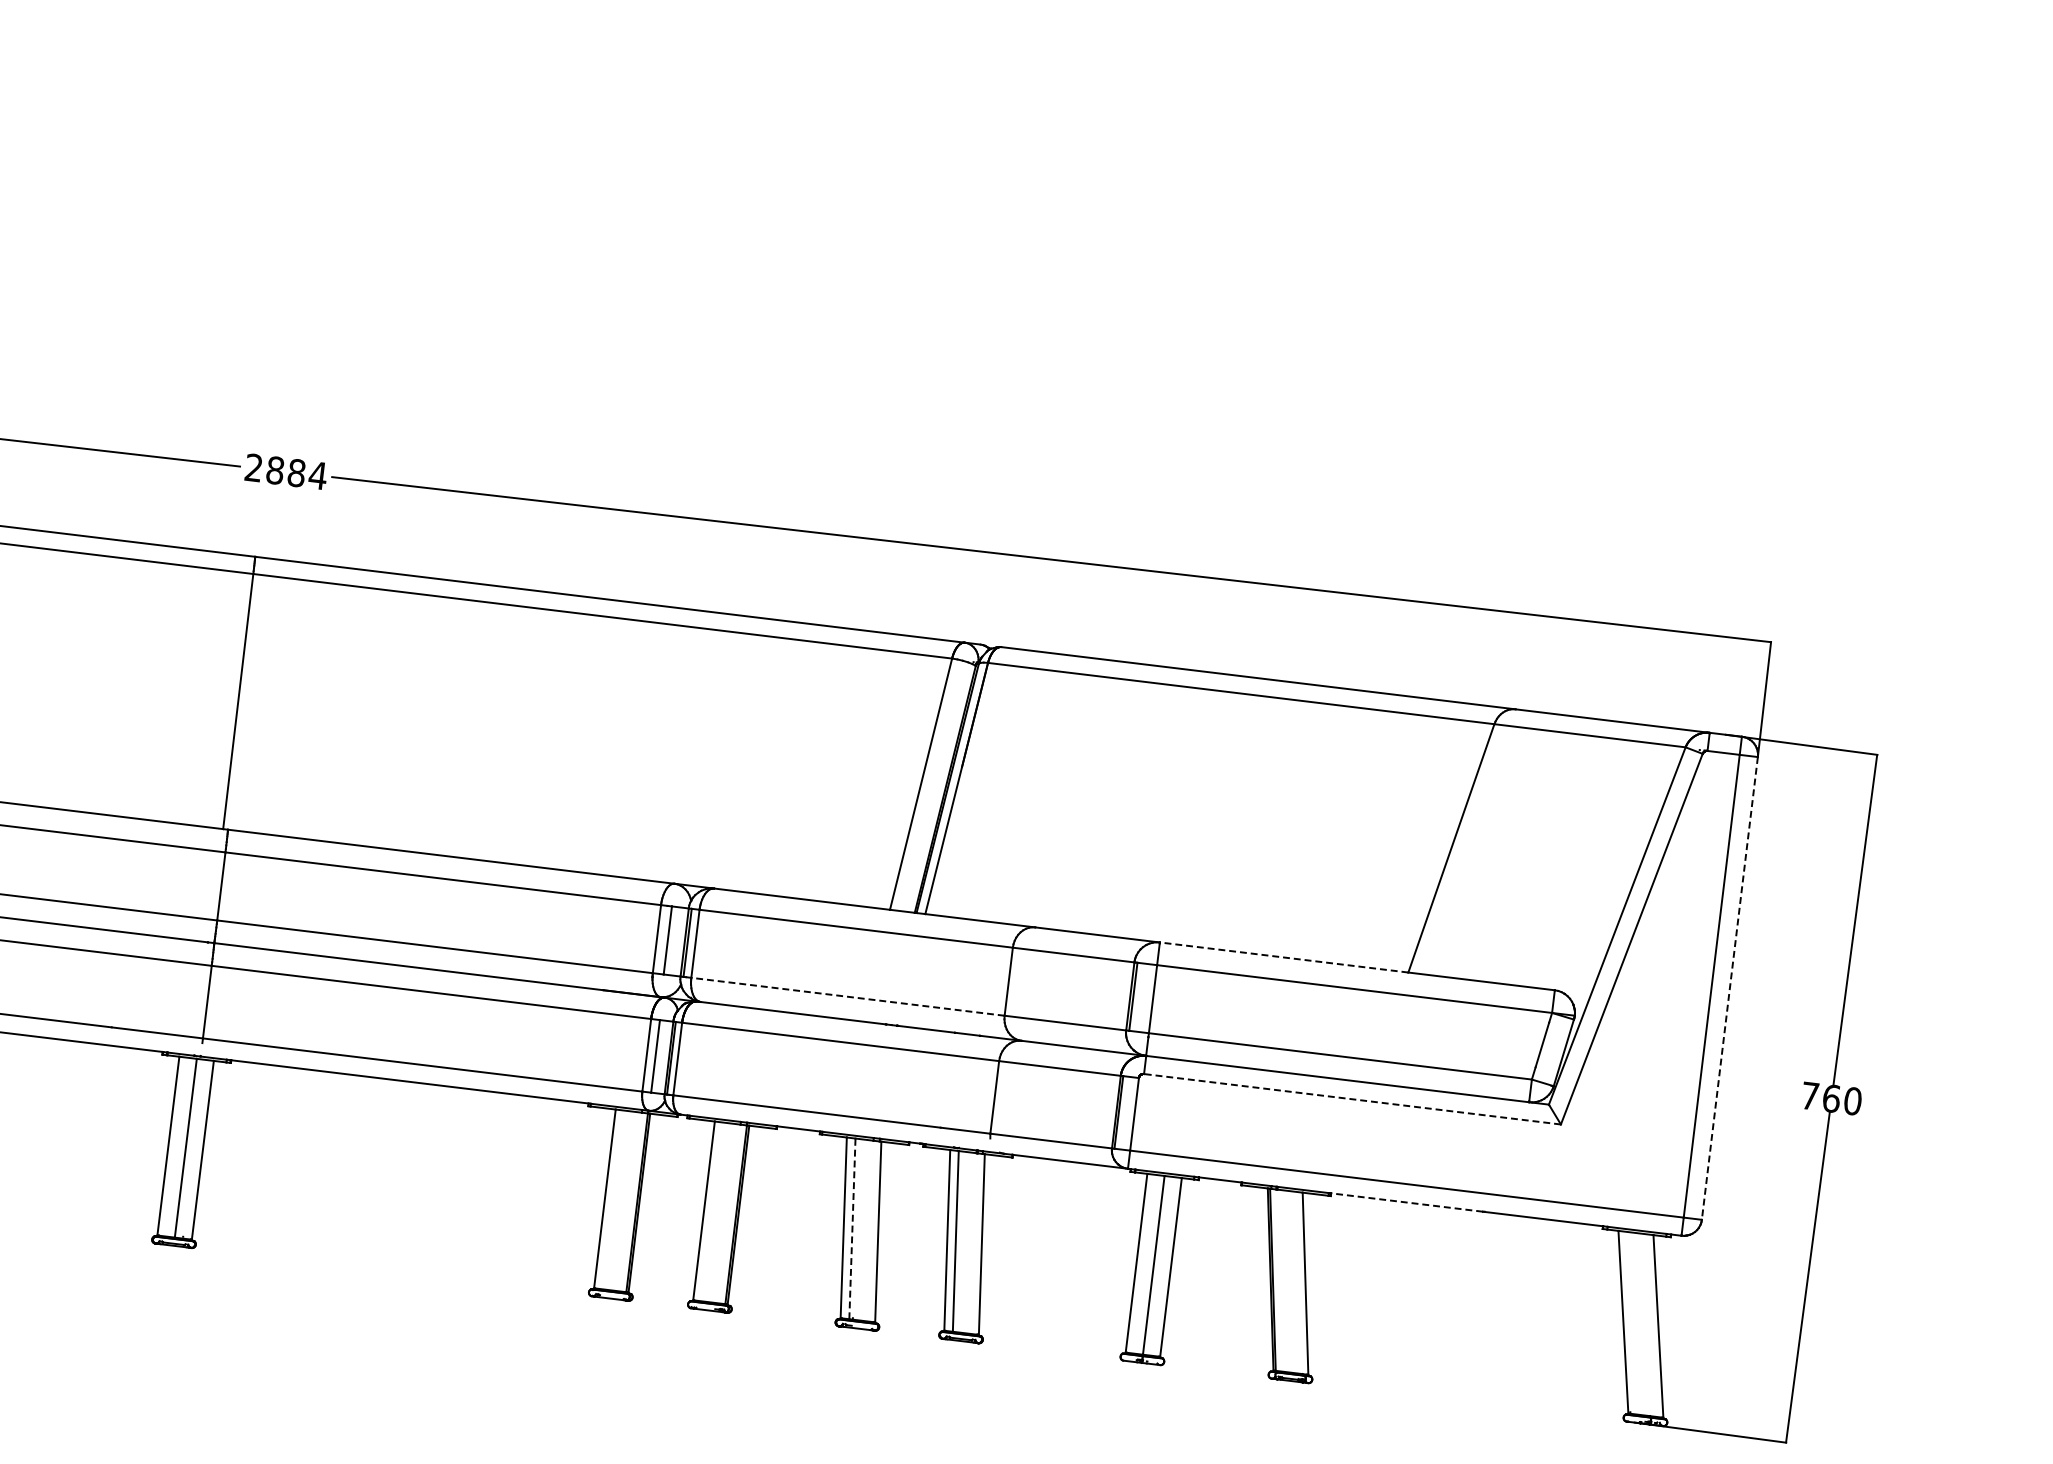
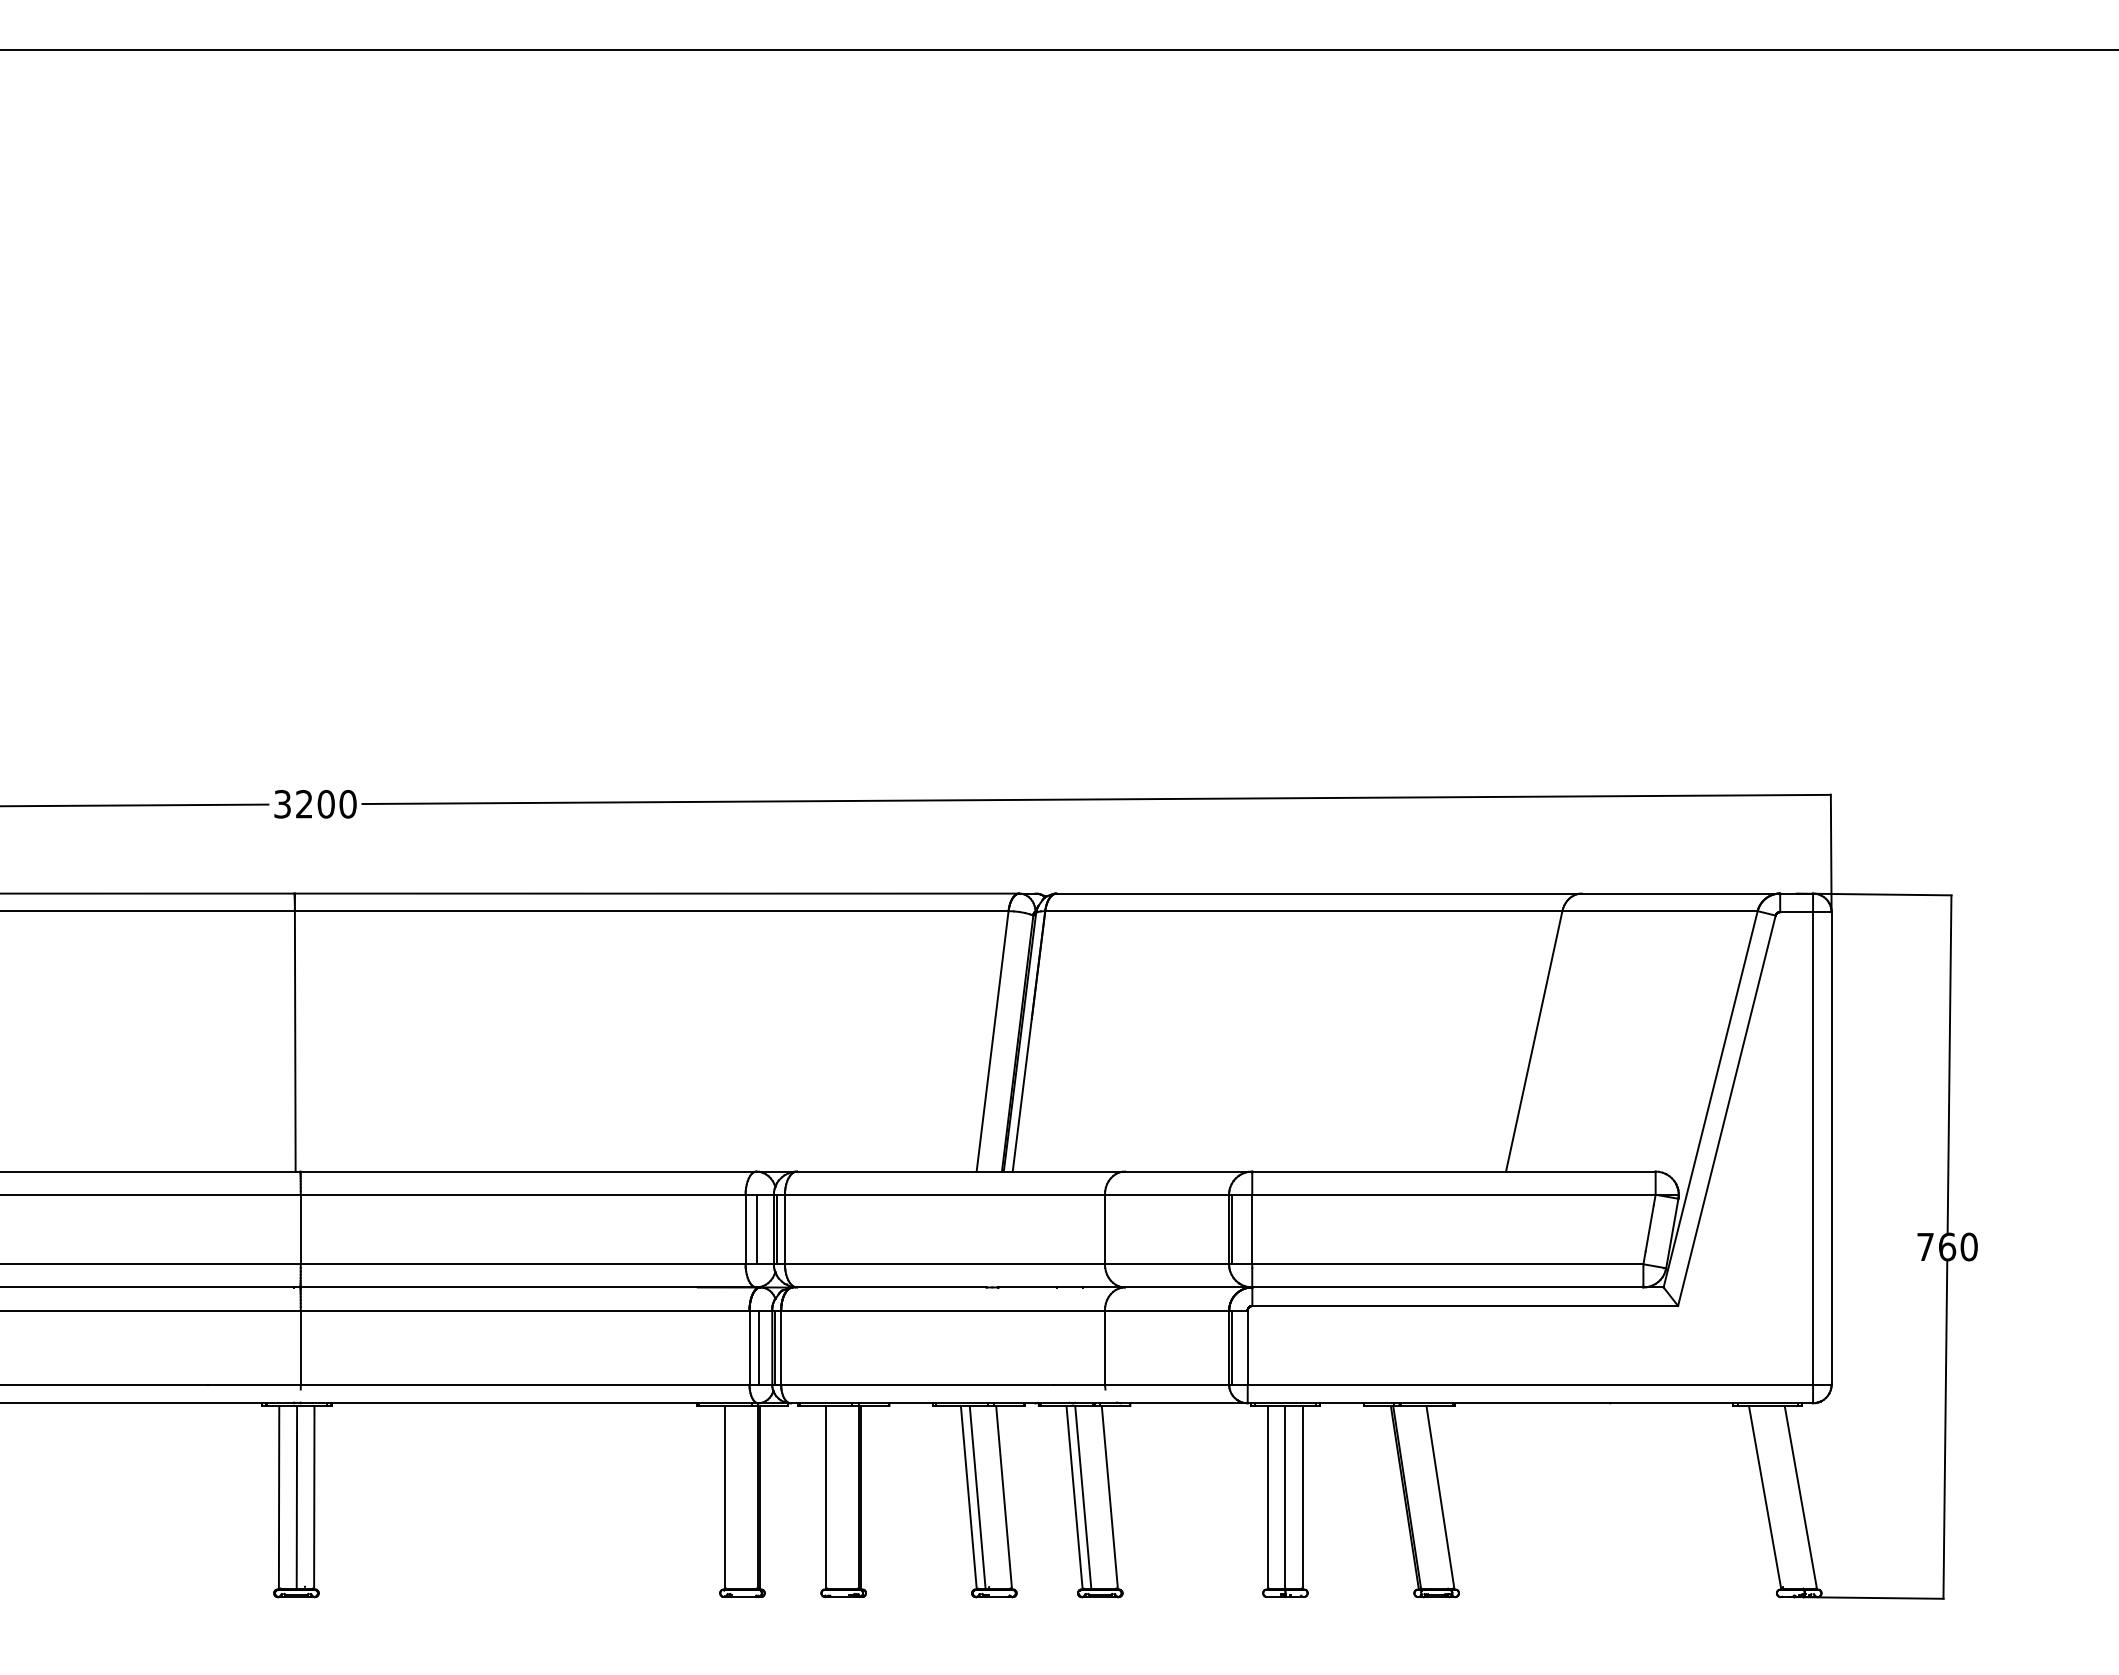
text: (286, 472) -> (315, 804), 2884 -> 3200
line: (1284, 957) -> (1379, 1171), dashed -> solid
line: (1729, 988) -> (1831, 1148), dashed -> solid
line: (847, 996) -> (944, 1264), dashed -> solid
line: (1352, 1098) -> (1465, 1305), dashed -> solid
line: (1406, 1202) -> (1532, 1403), dashed -> solid
line: (852, 1229) -> (977, 1497), dashed -> solid

